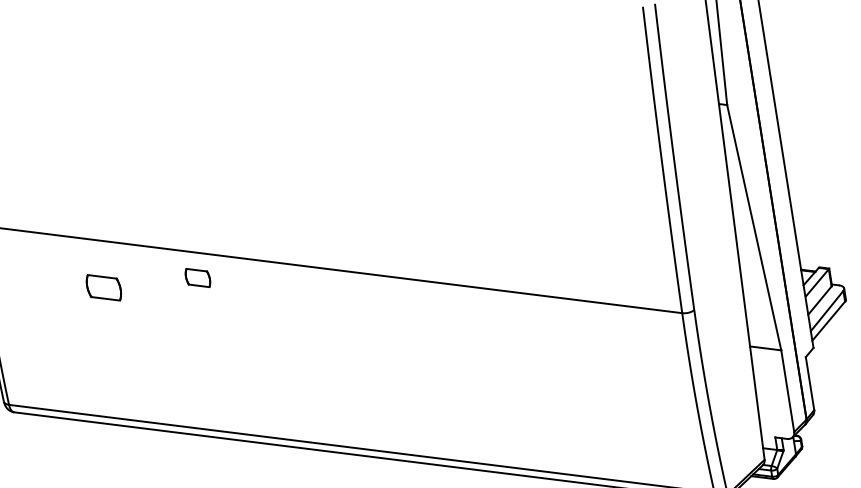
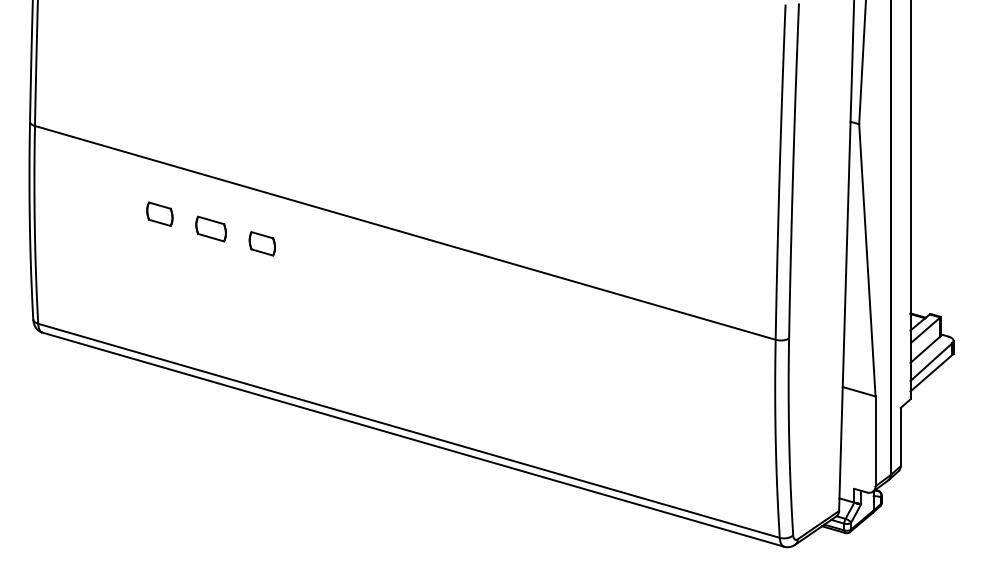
part: (197, 277) -> (261, 243), moved
part: (103, 287) -> (159, 213), size x0.71
part: (152, 293) -> (210, 228), added

